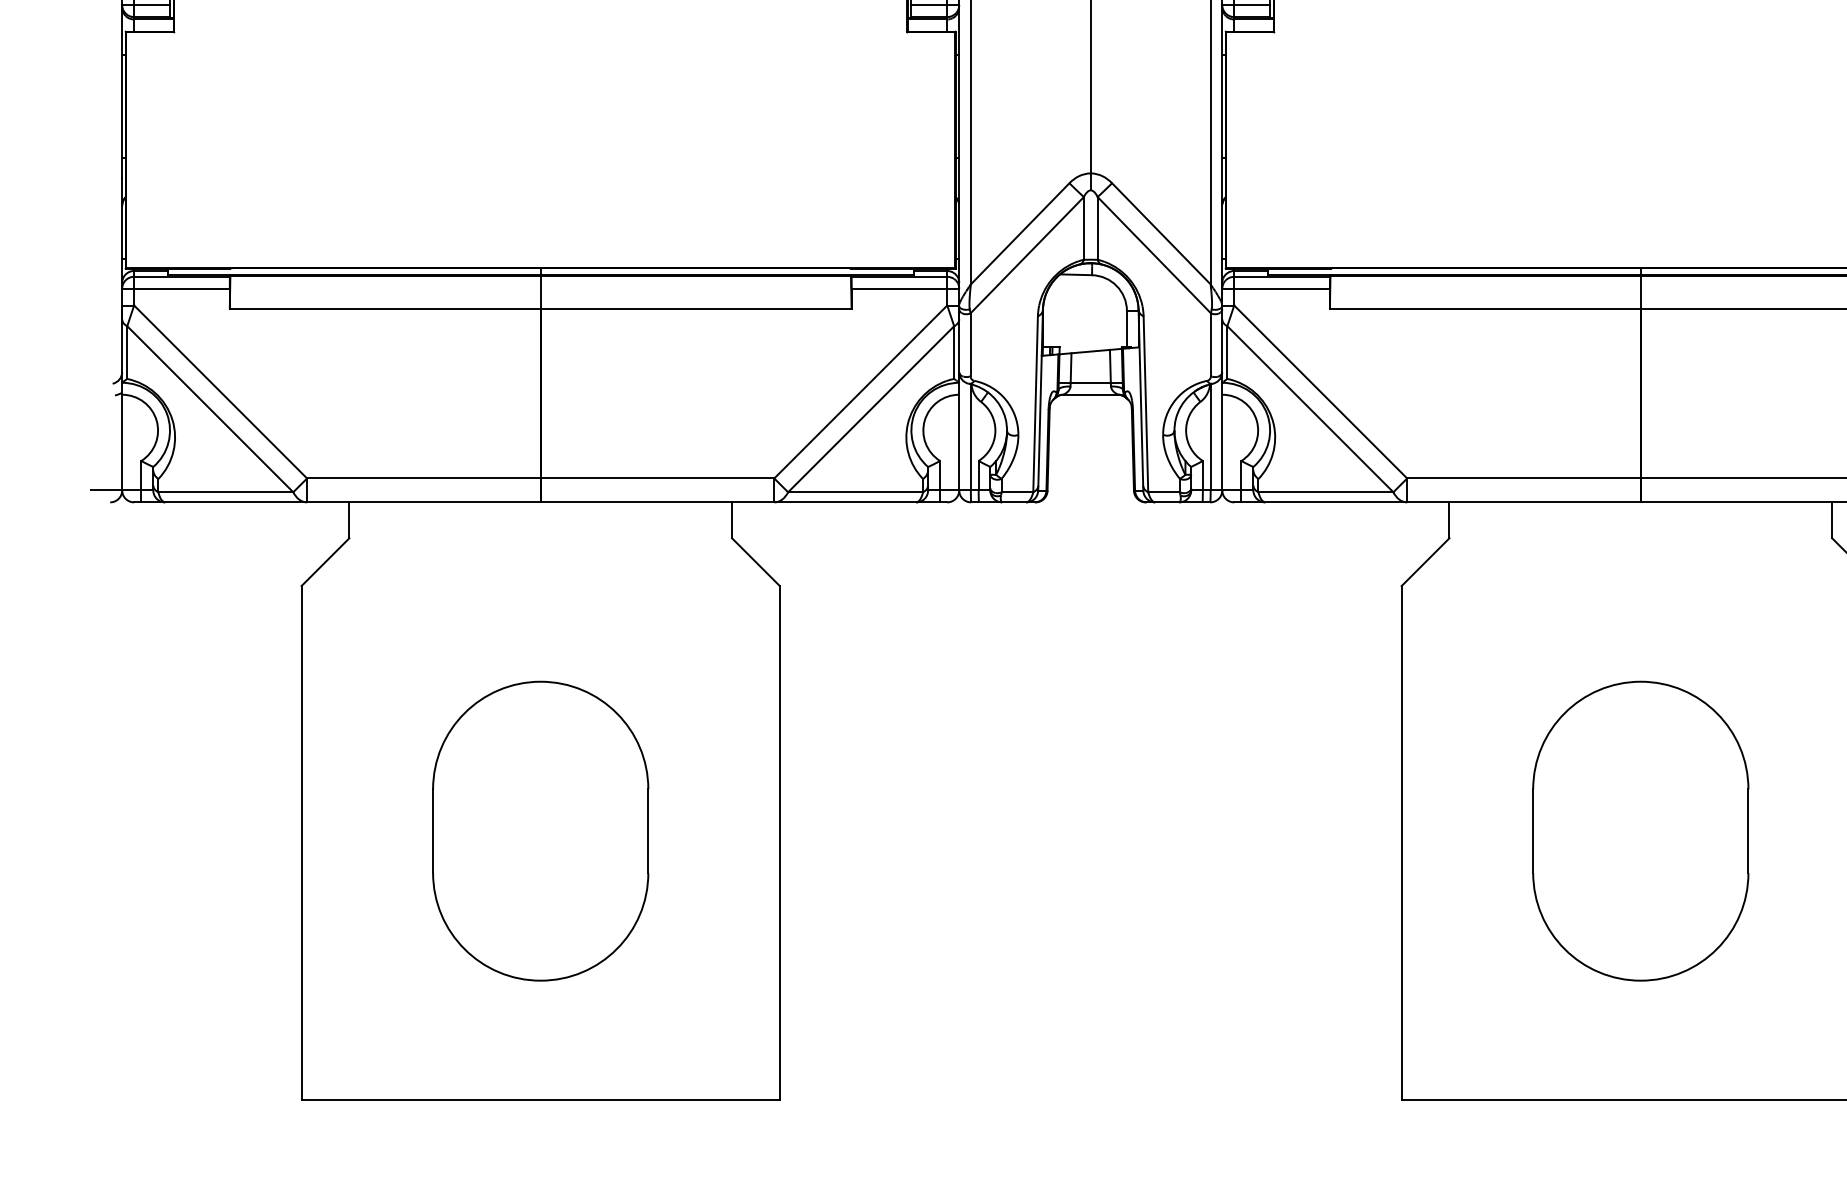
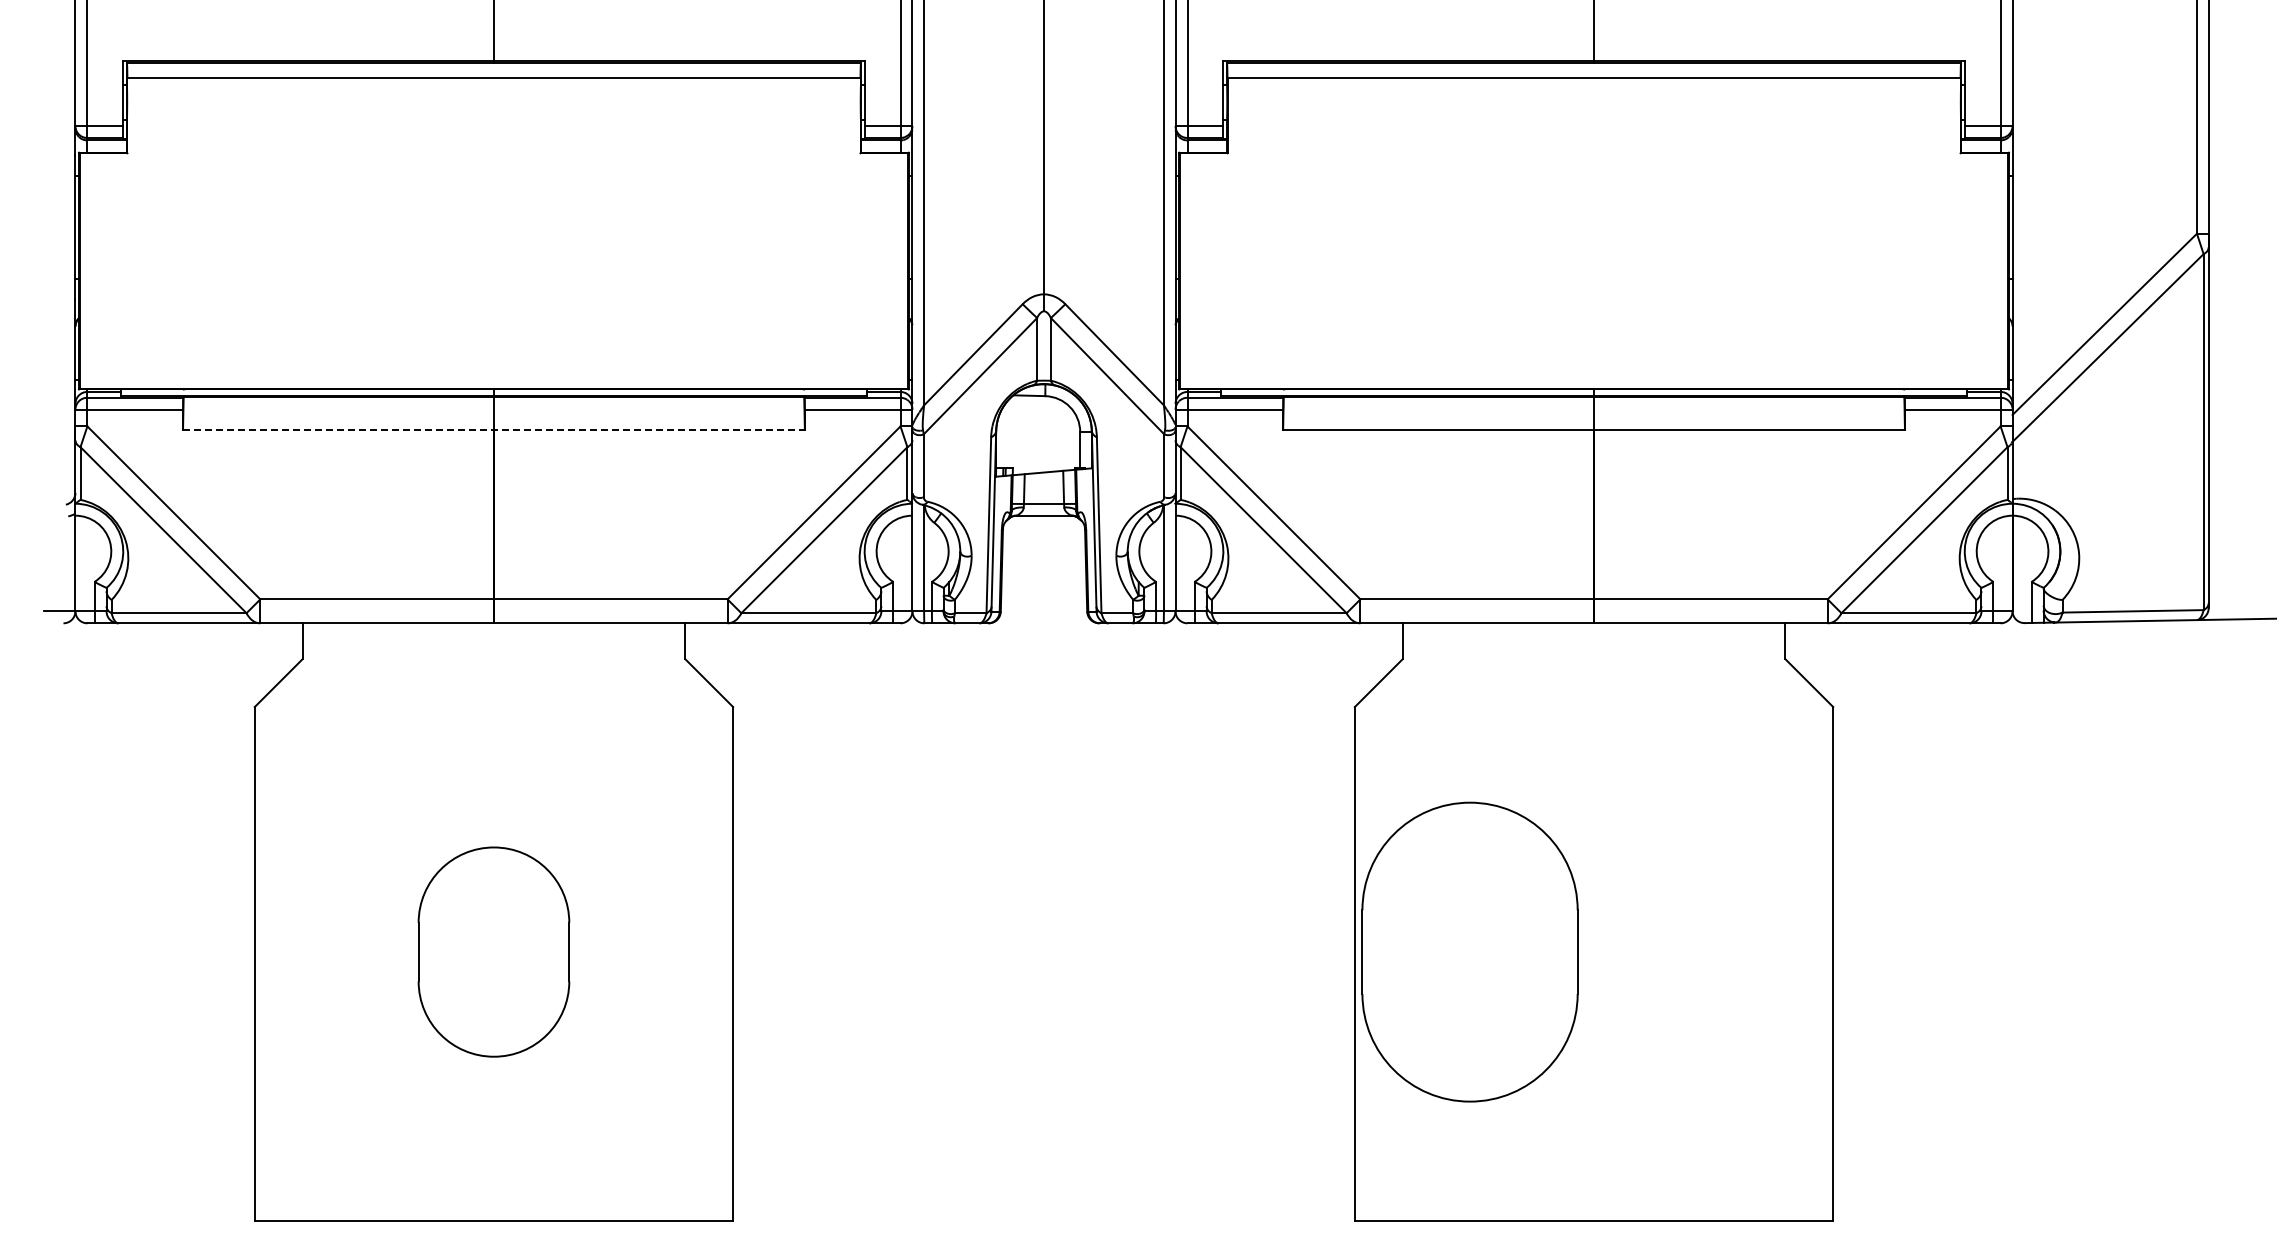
line: (540, 308) -> (493, 429), solid -> dashed
part: (540, 830) -> (493, 951), size x0.7
part: (1640, 830) -> (1469, 951), moved

